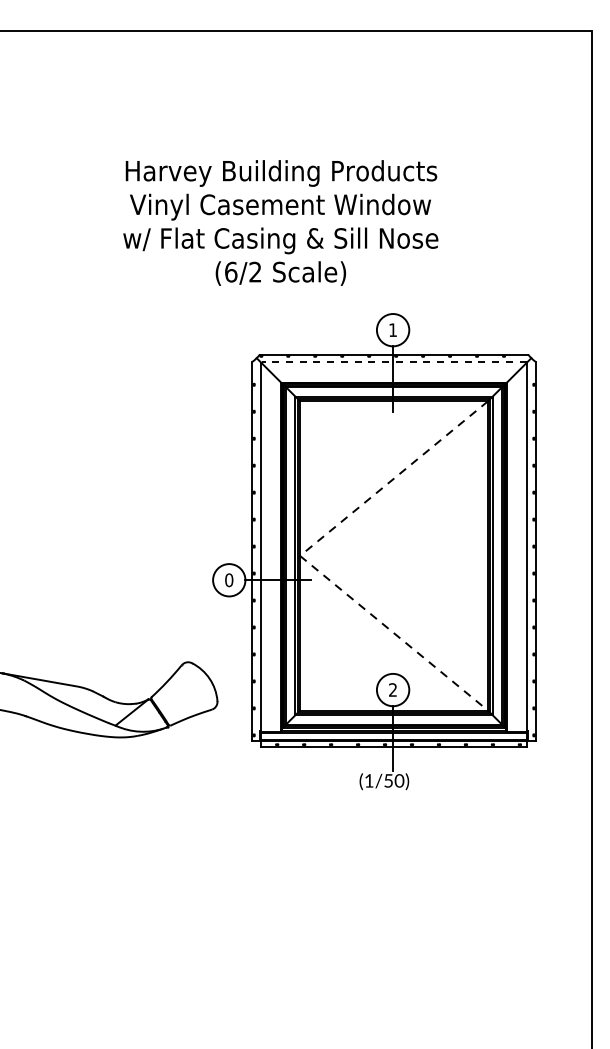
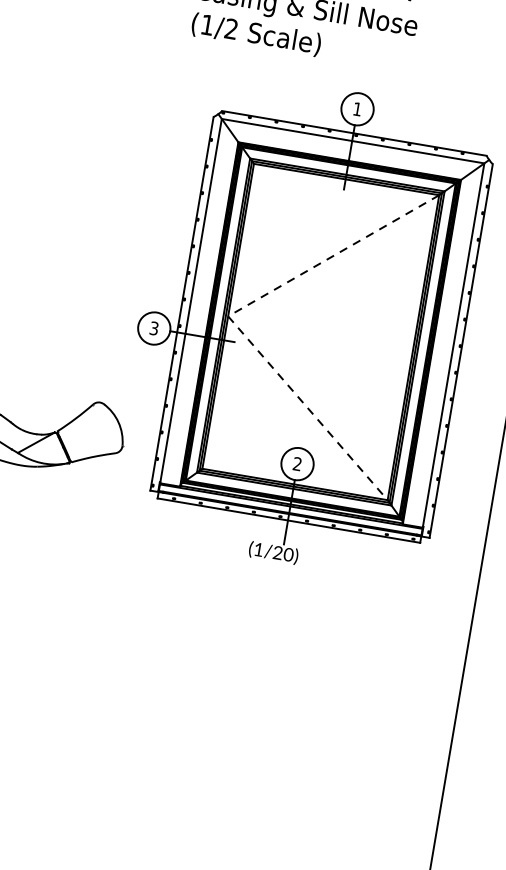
text: (231, 271) -> (207, 24), (6/2 -> (1/2
line: (394, 362) -> (353, 141), dashed -> solid
text: (229, 580) -> (154, 328), 0 -> 3
text: (388, 780) -> (277, 552), (1/50) -> (1/20)

